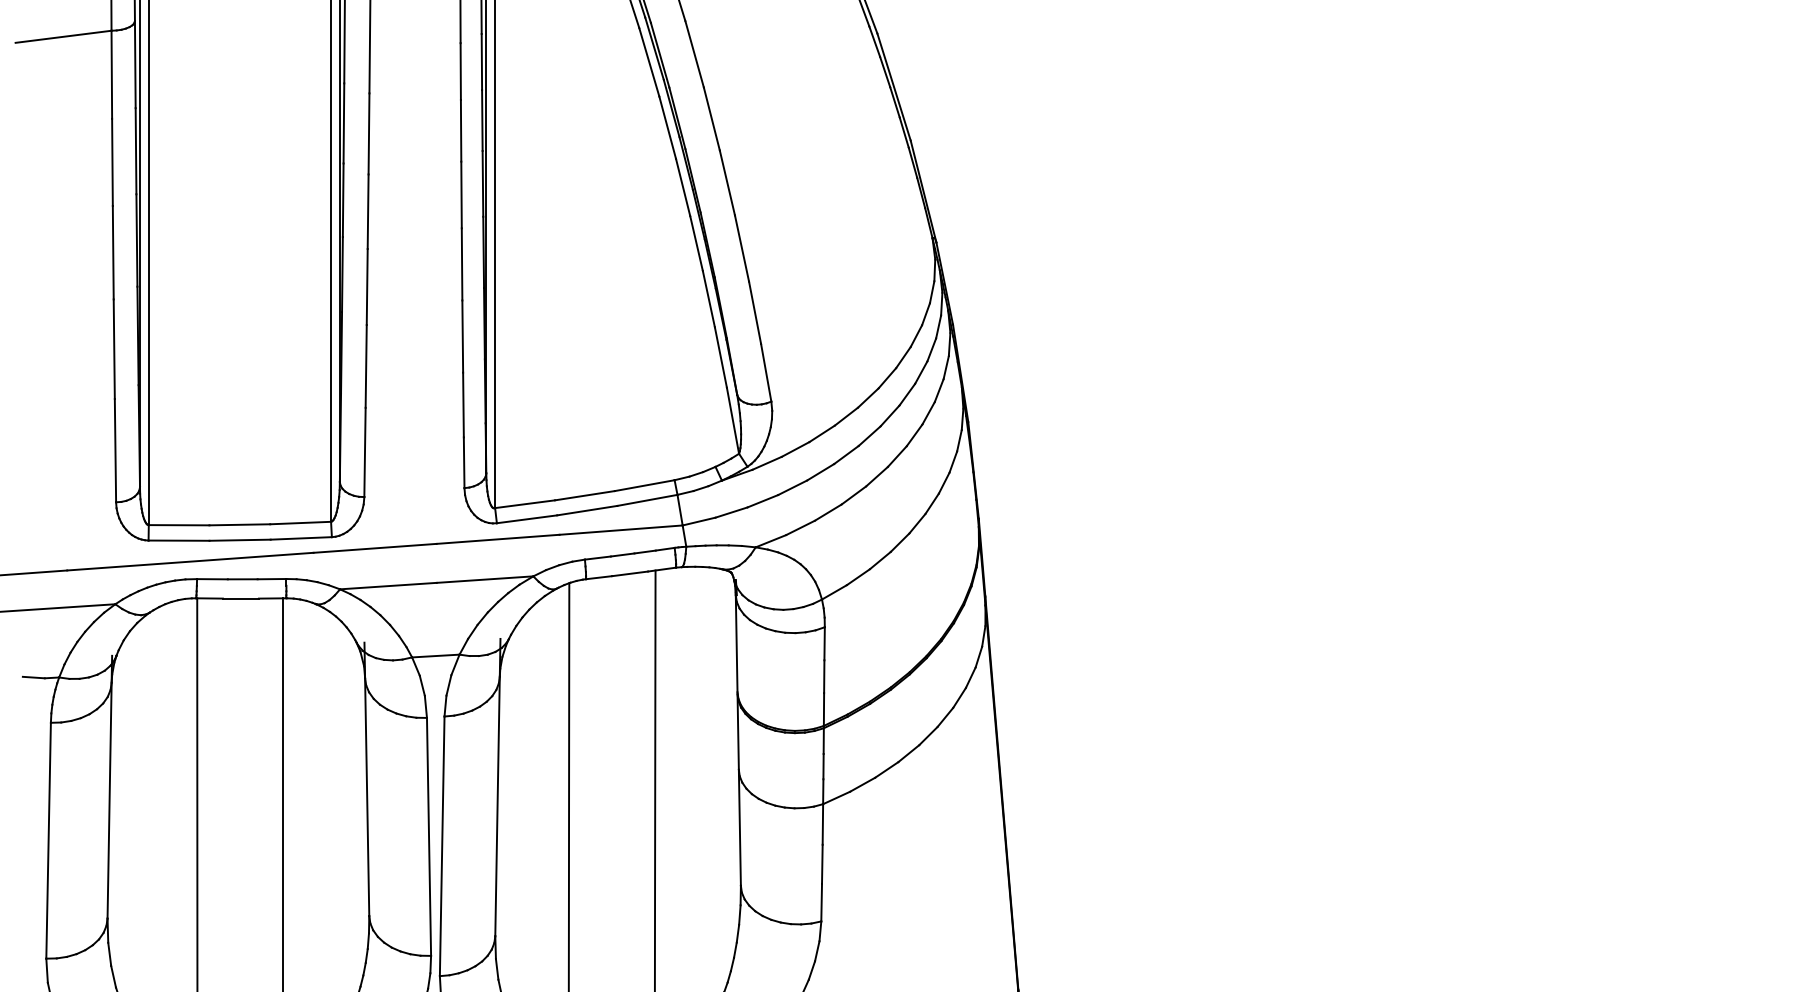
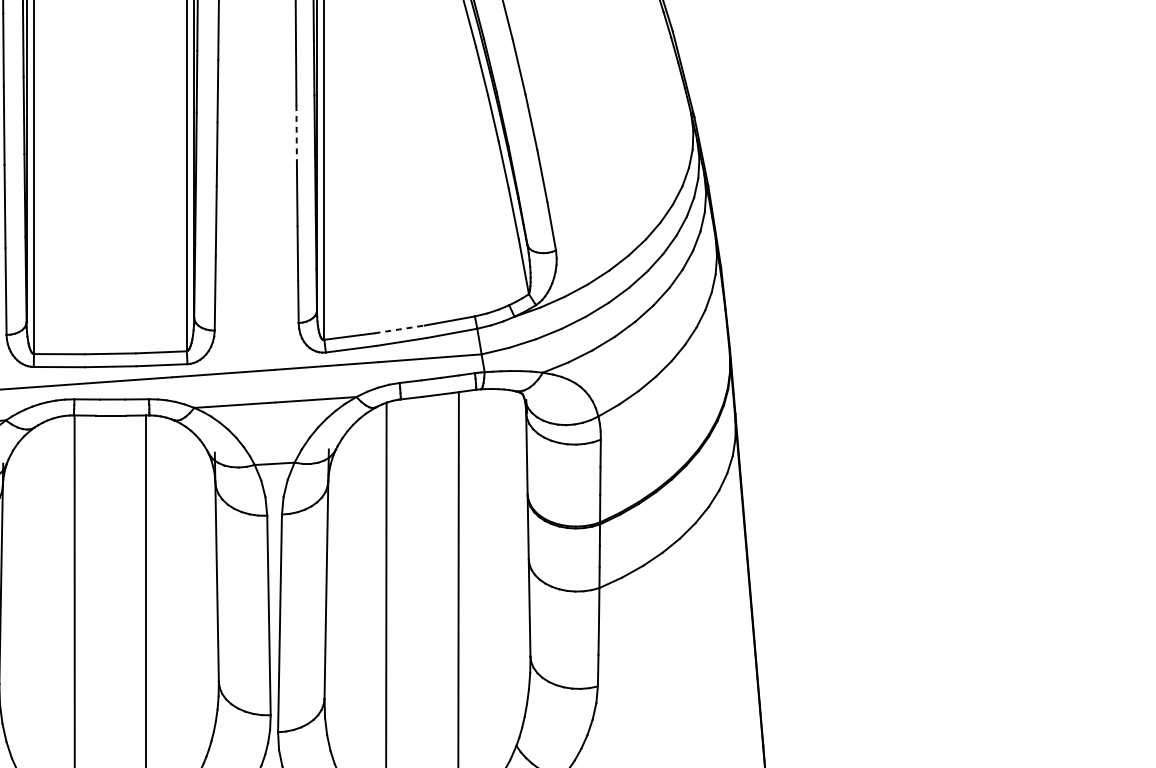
line: (462, 264) -> (297, 135), solid -> dashed
line: (585, 495) -> (400, 329), solid -> dashed

